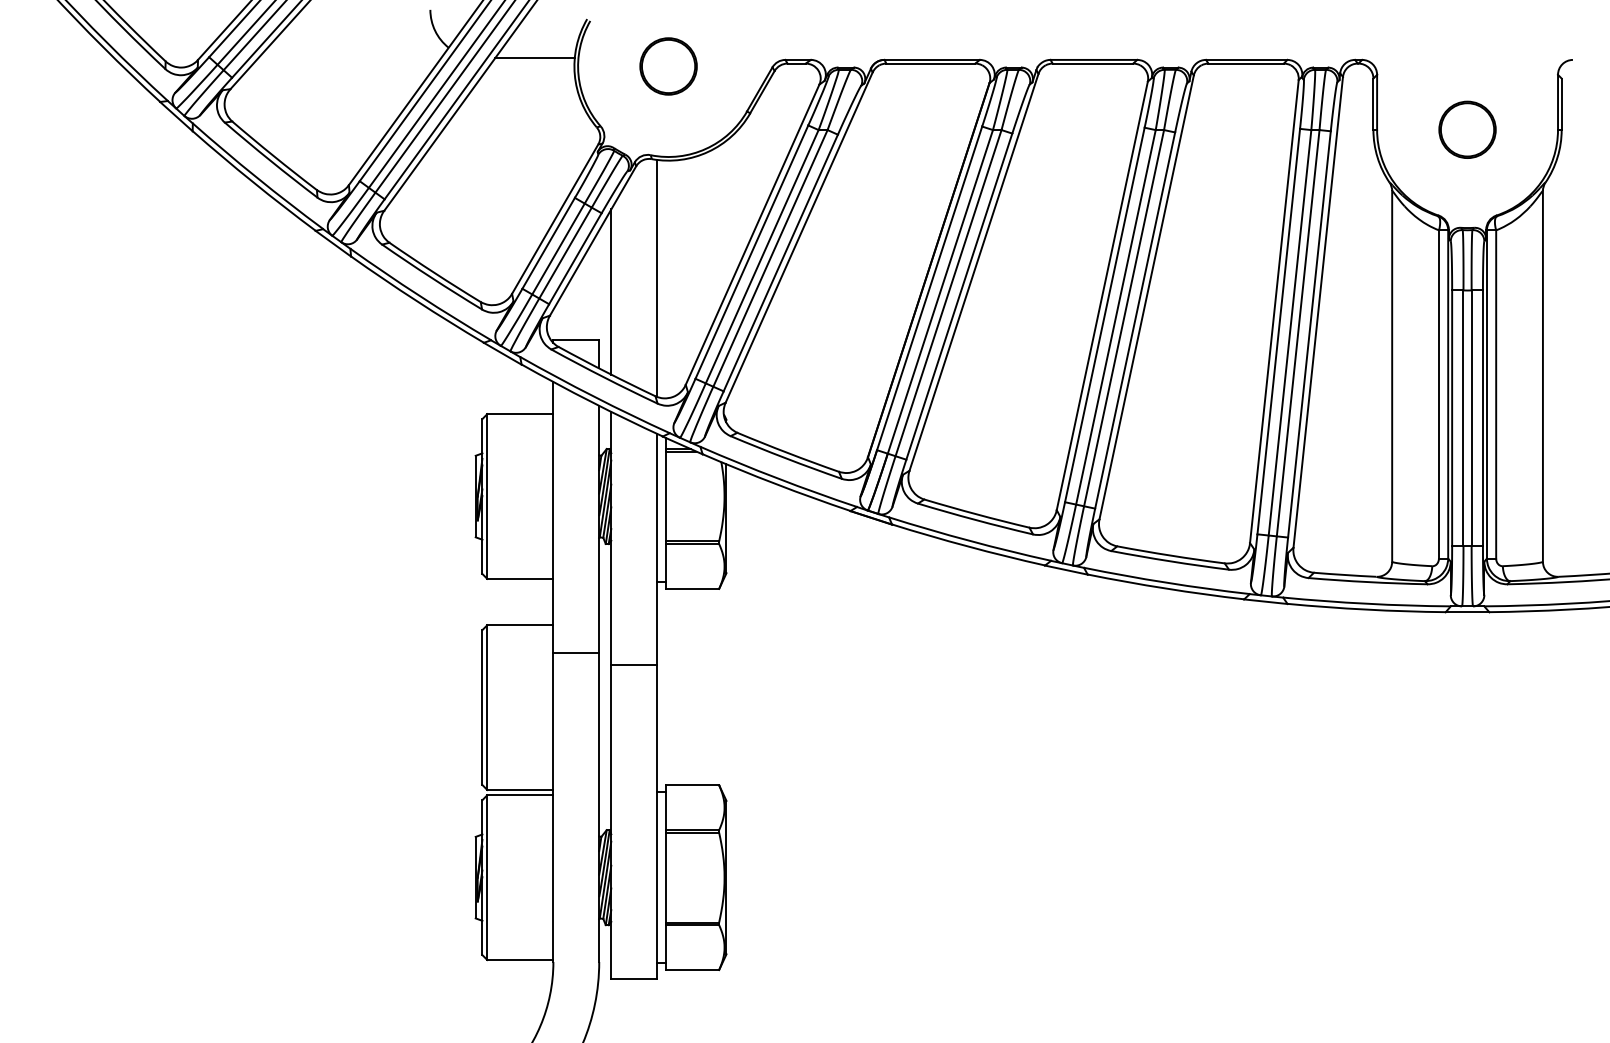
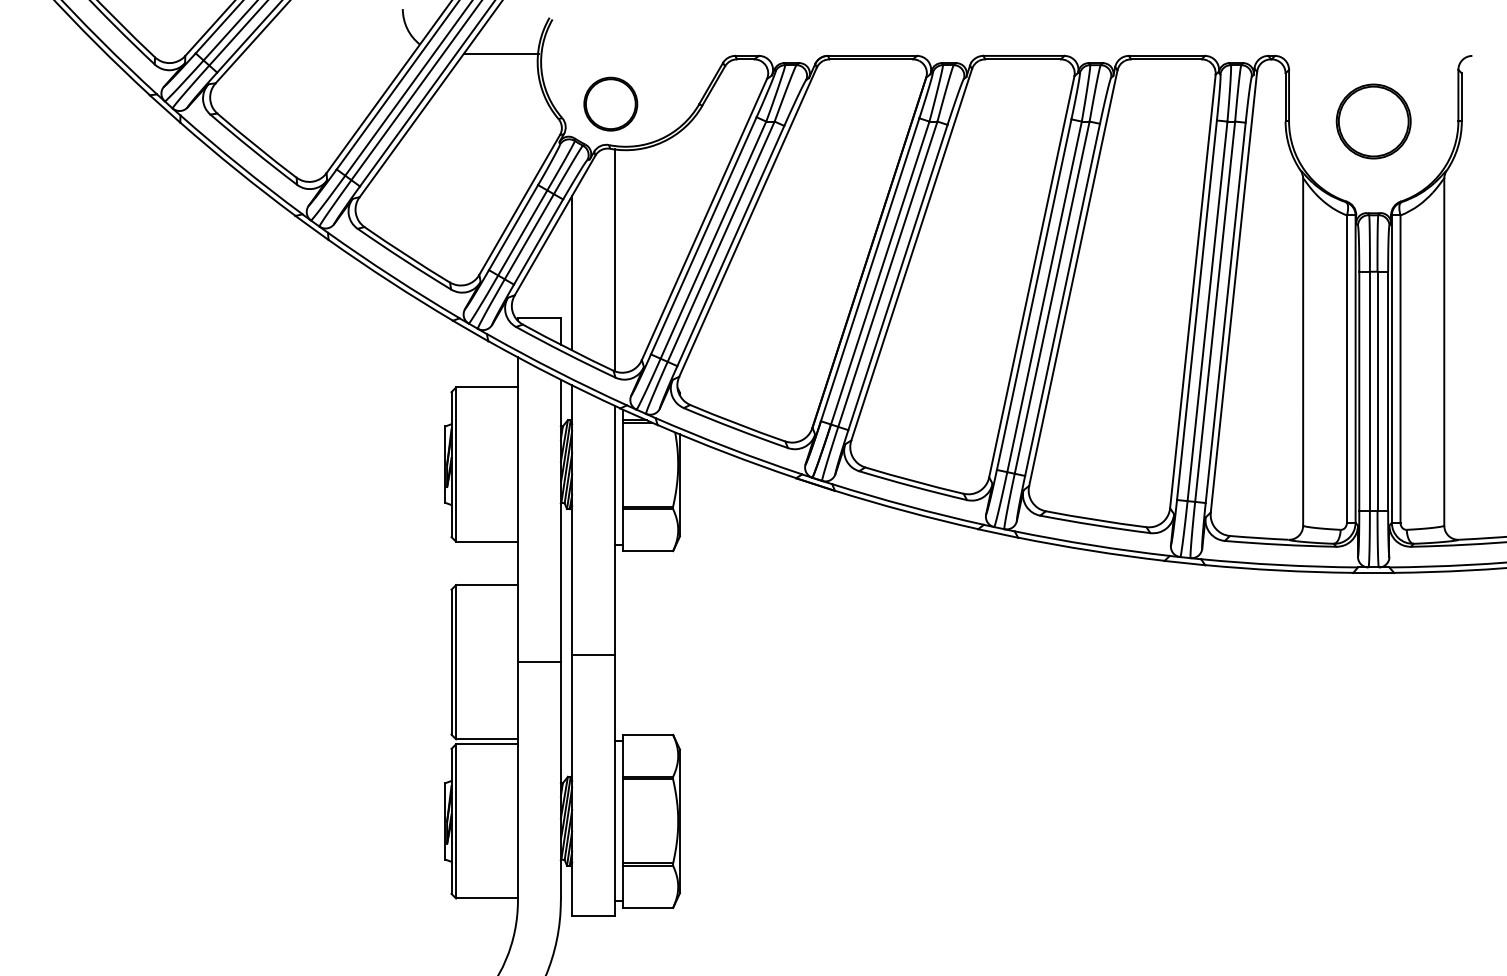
circle: (668, 66) -> (610, 104), moved
part: (1467, 129) -> (1373, 121), size x1.4
line: (576, 653) -> (539, 662), moved
line: (634, 665) -> (593, 655), moved

